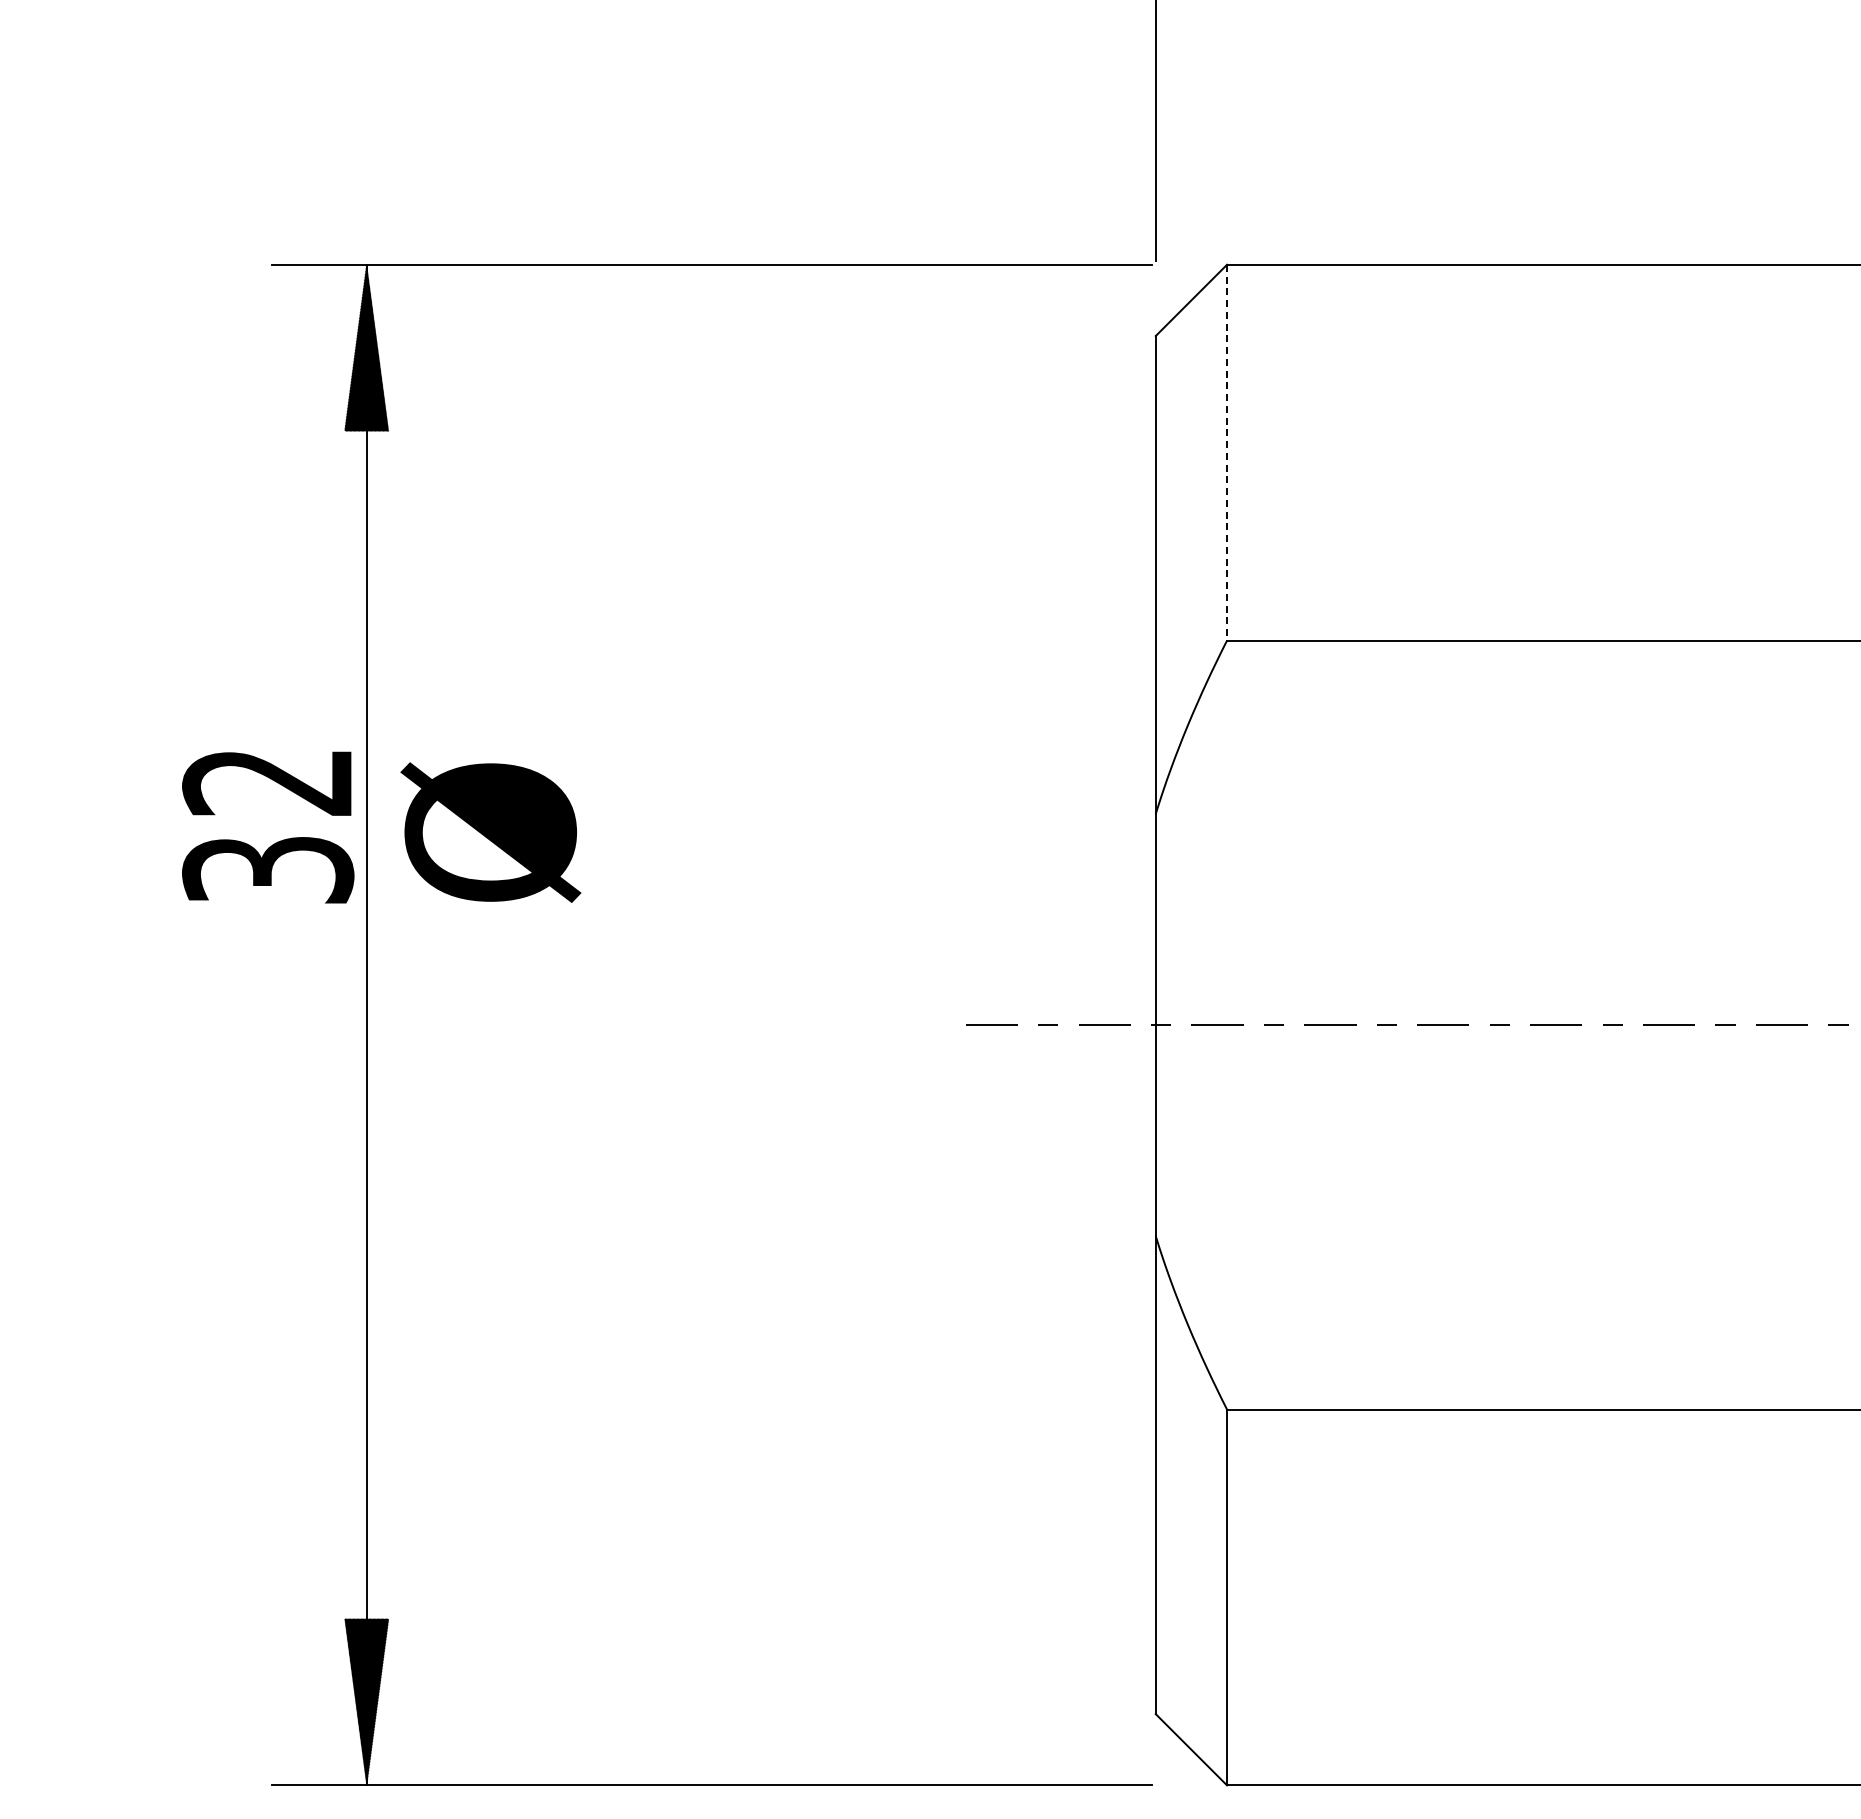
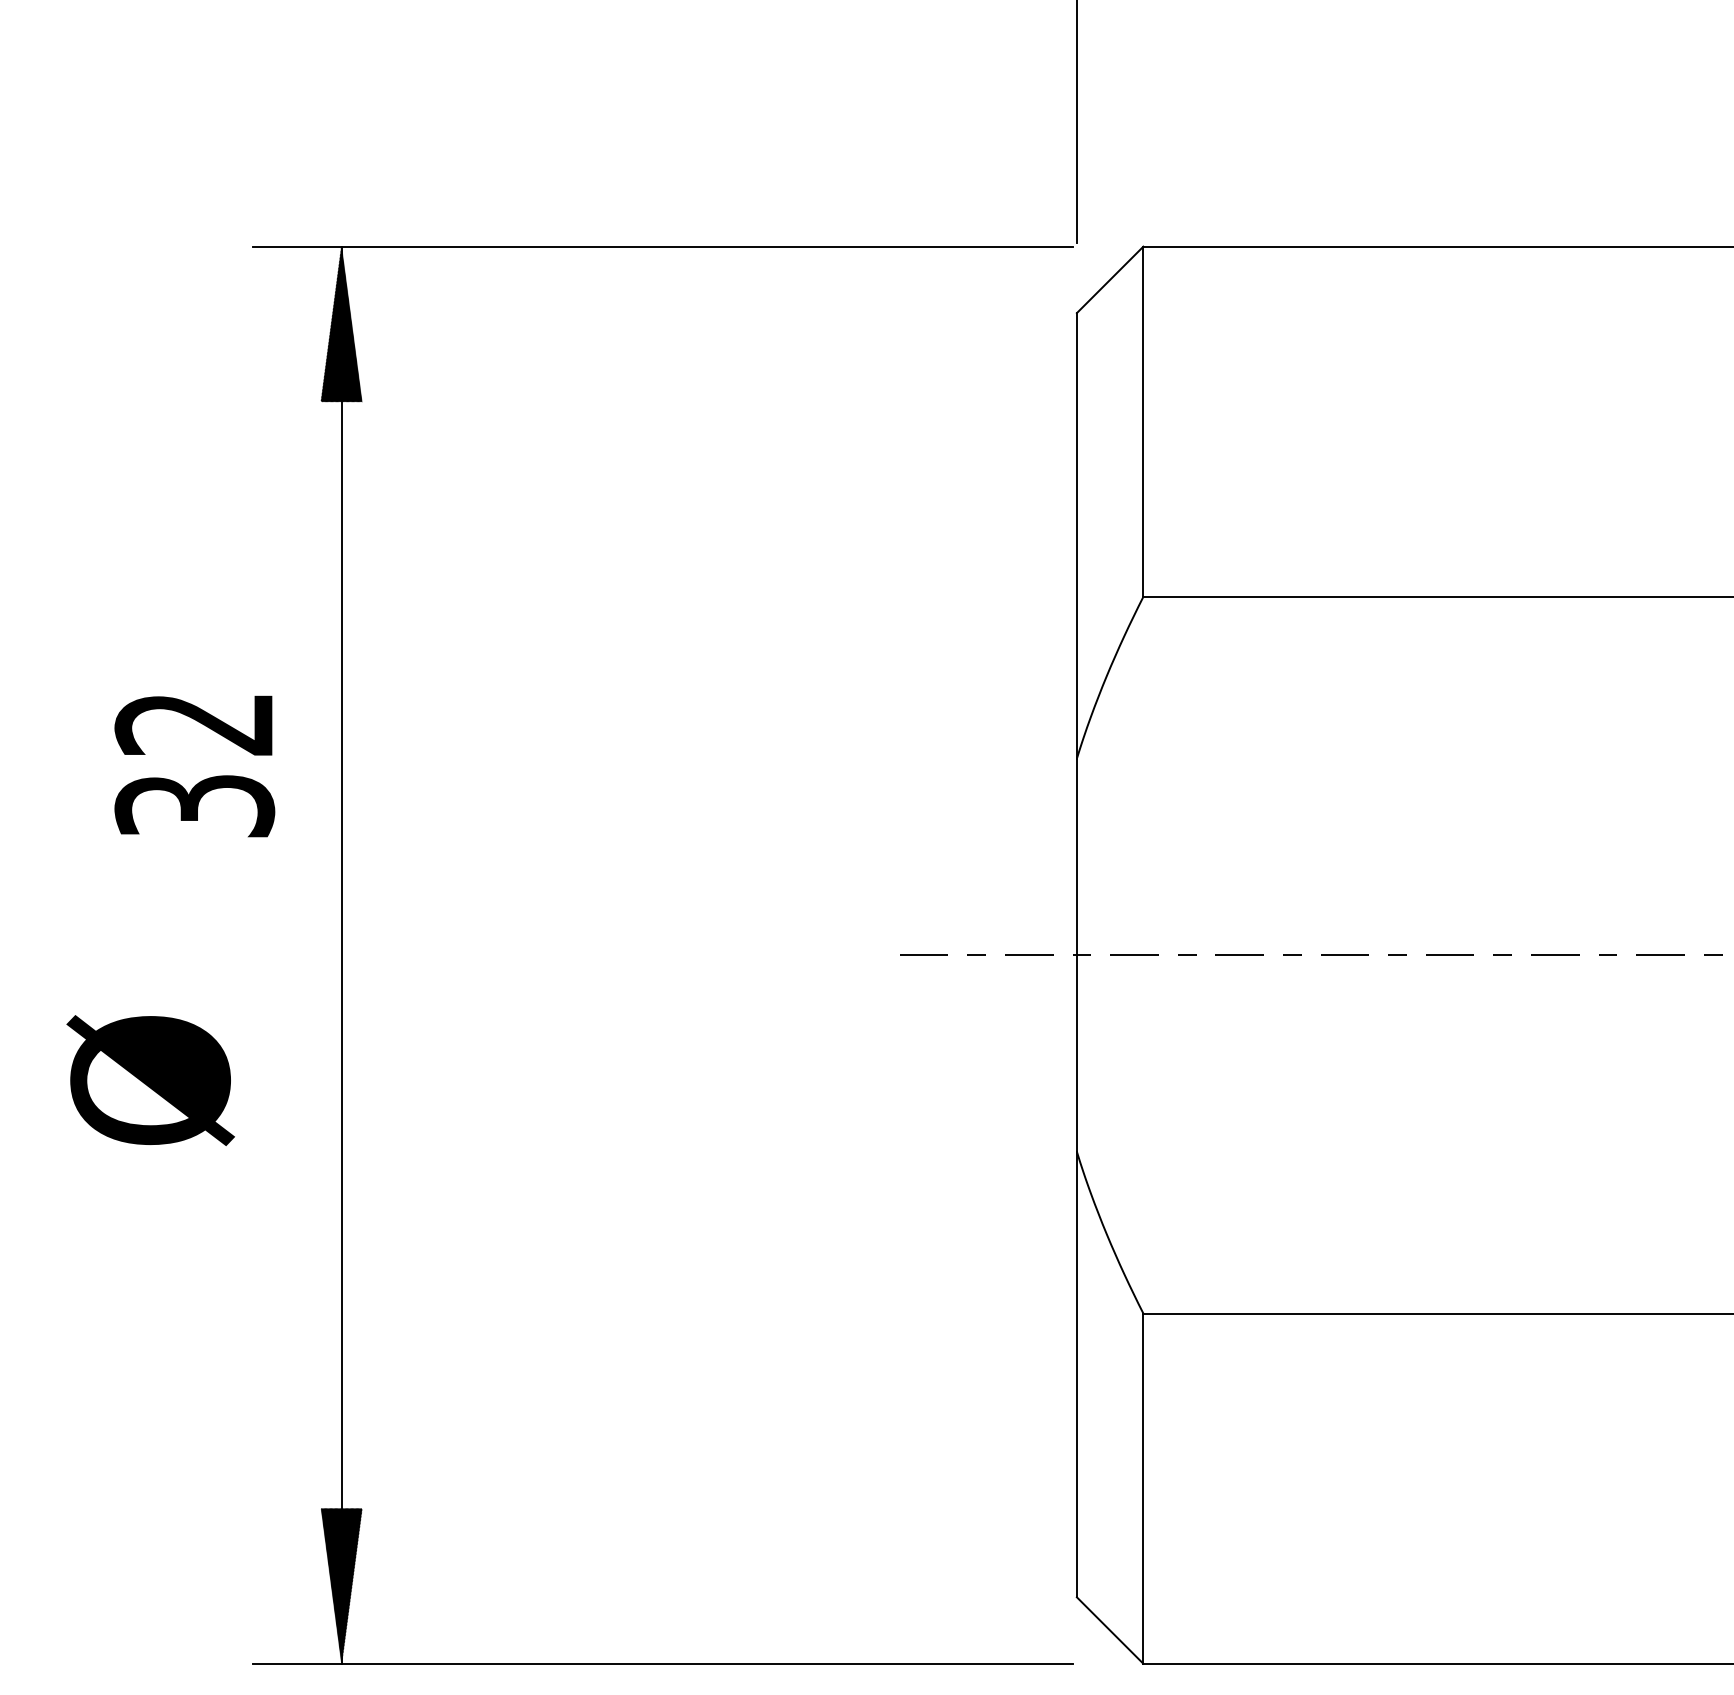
line: (1227, 452) -> (1143, 421), dashed -> solid
text: (268, 827) -> (195, 766), moved
text: (490, 832) -> (150, 1080), moved

